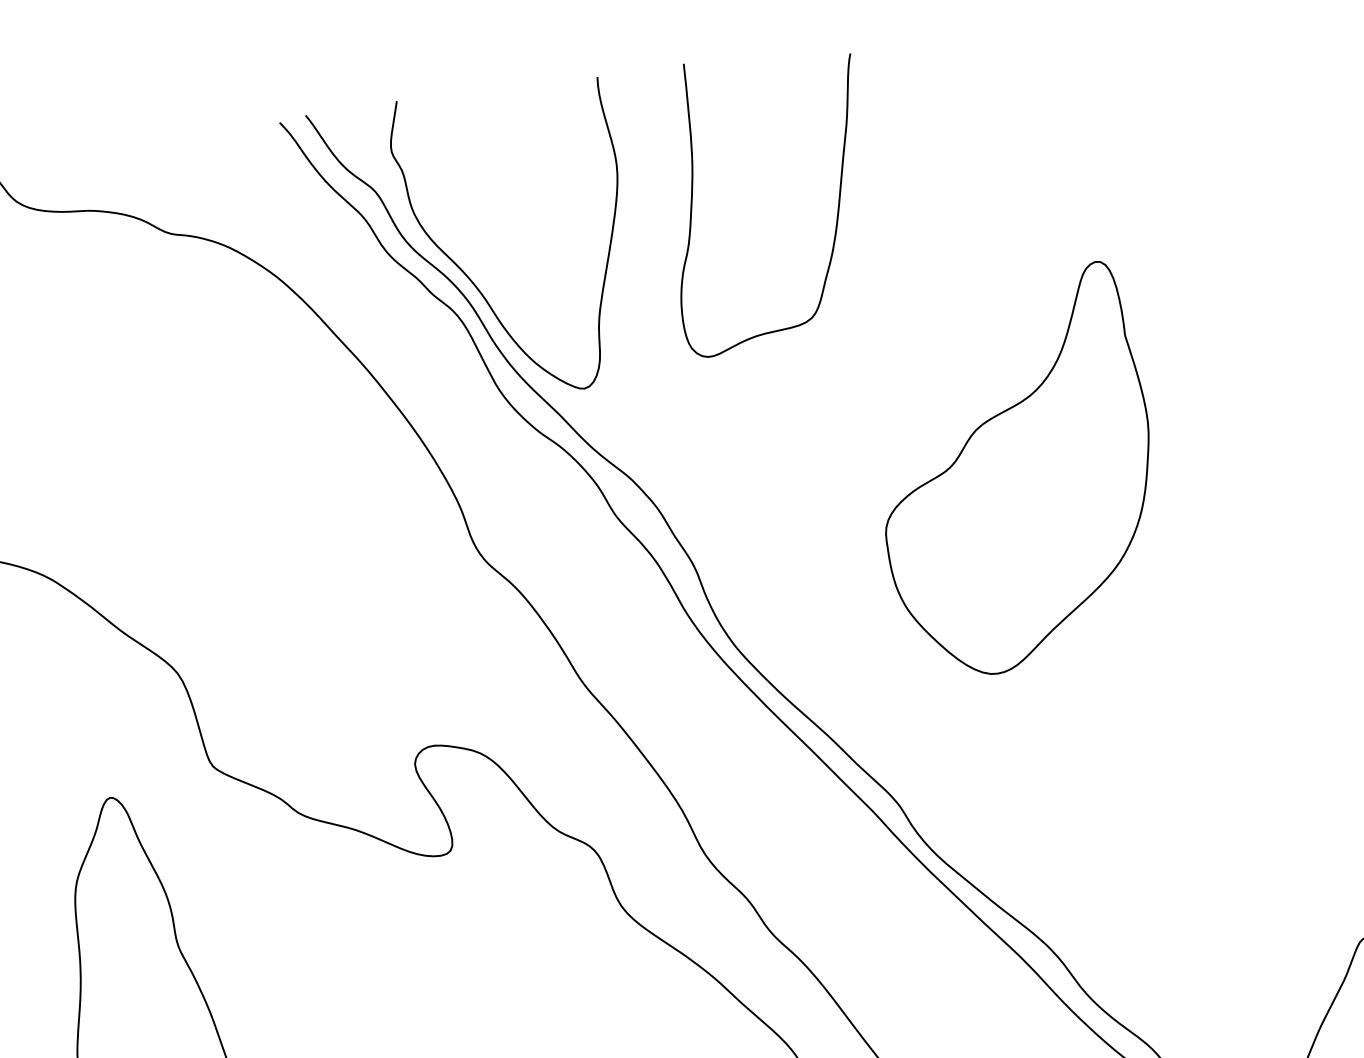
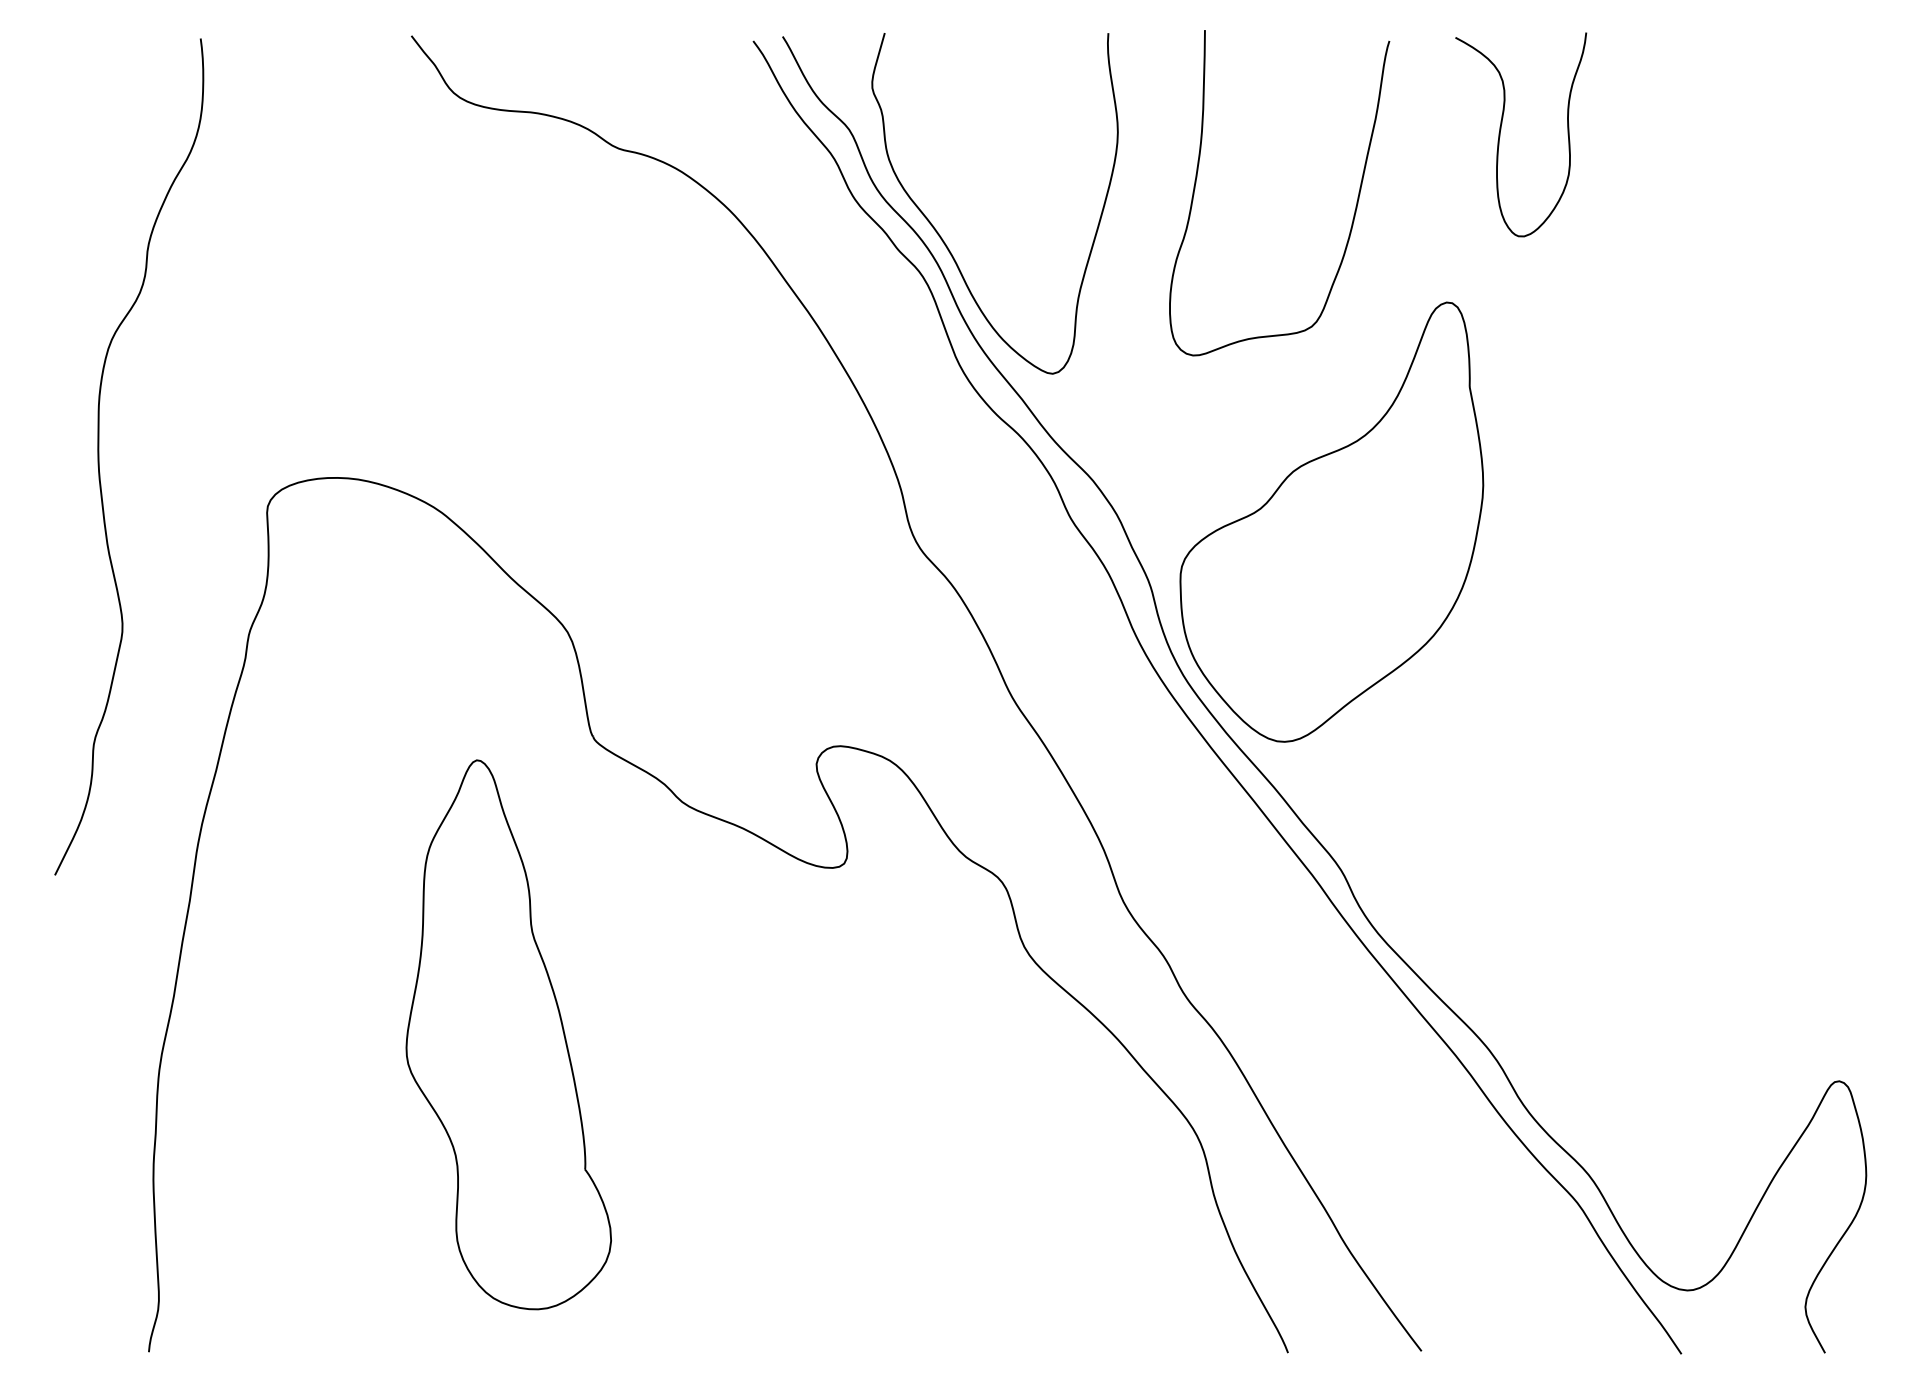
curve: (960, 120) -> (1501, 129), added
part: (1015, 470) -> (1331, 521), moved

